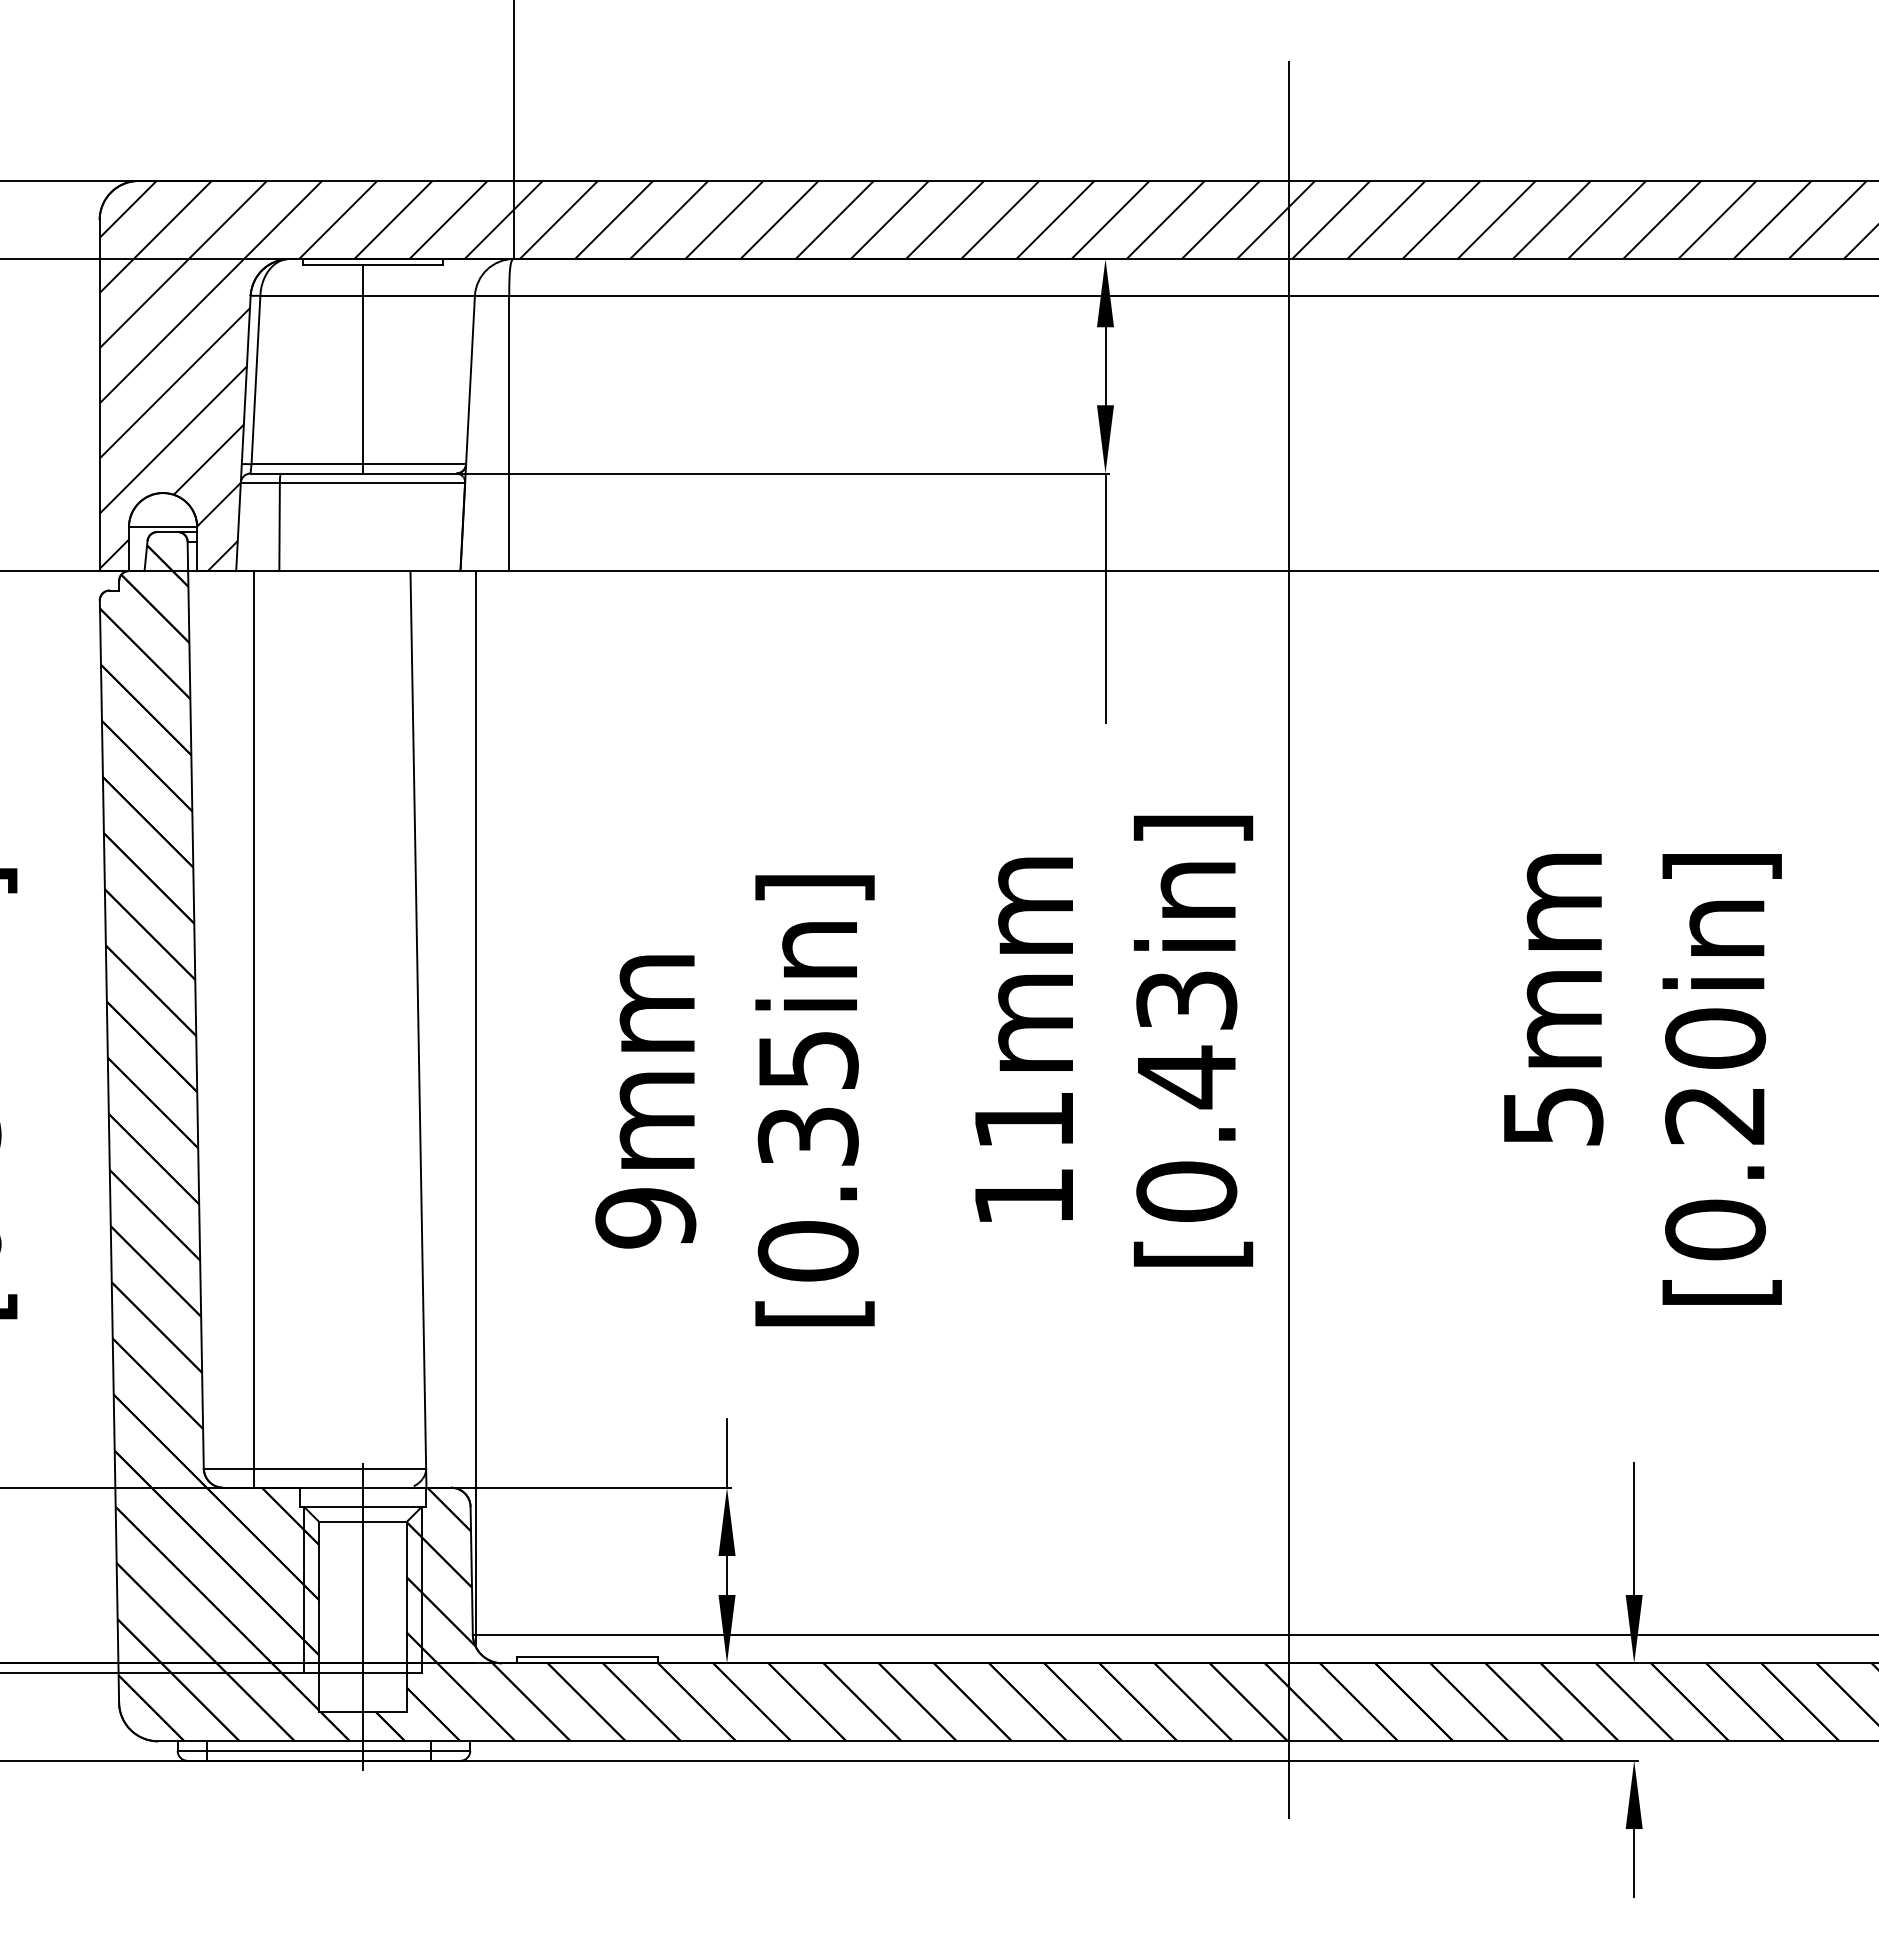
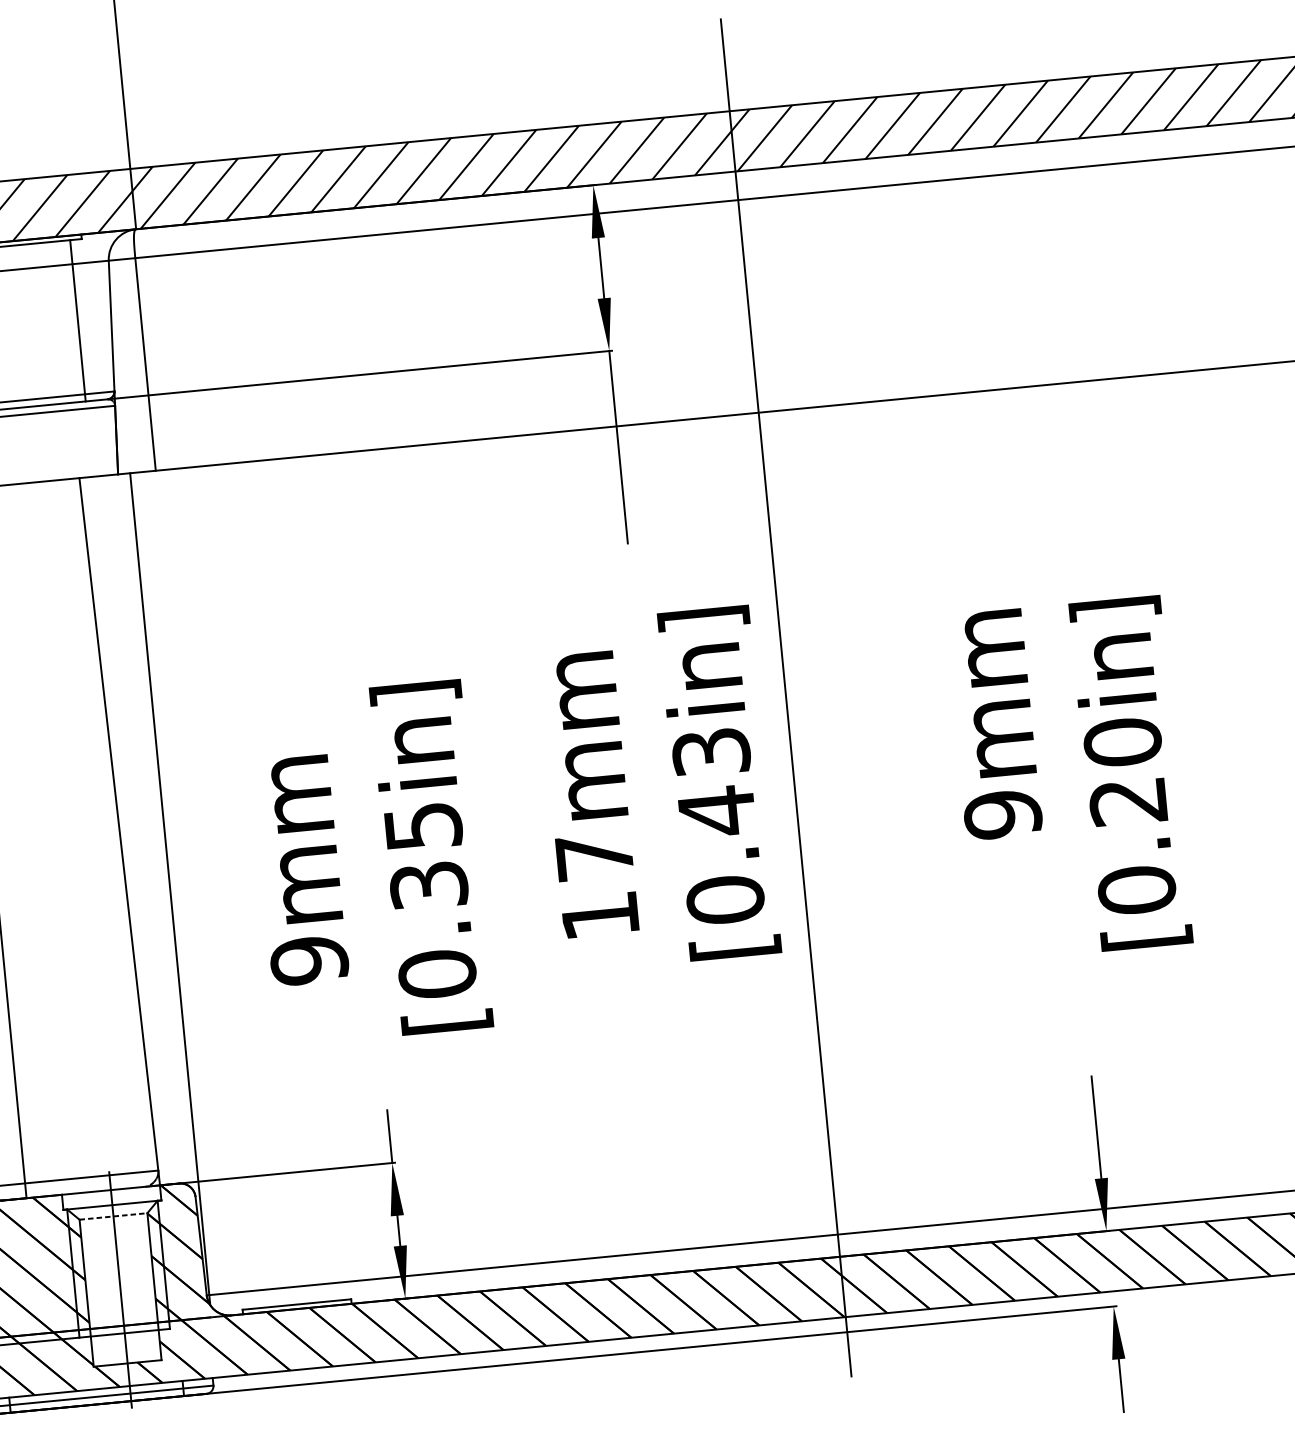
line: (362, 368) -> (77, 320), moved
text: (1552, 1116) -> (1002, 814), 5mm -> 9mm
text: (1023, 1120) -> (594, 857), 11mm -> 17mm
line: (362, 1521) -> (113, 1216), solid -> dashed

